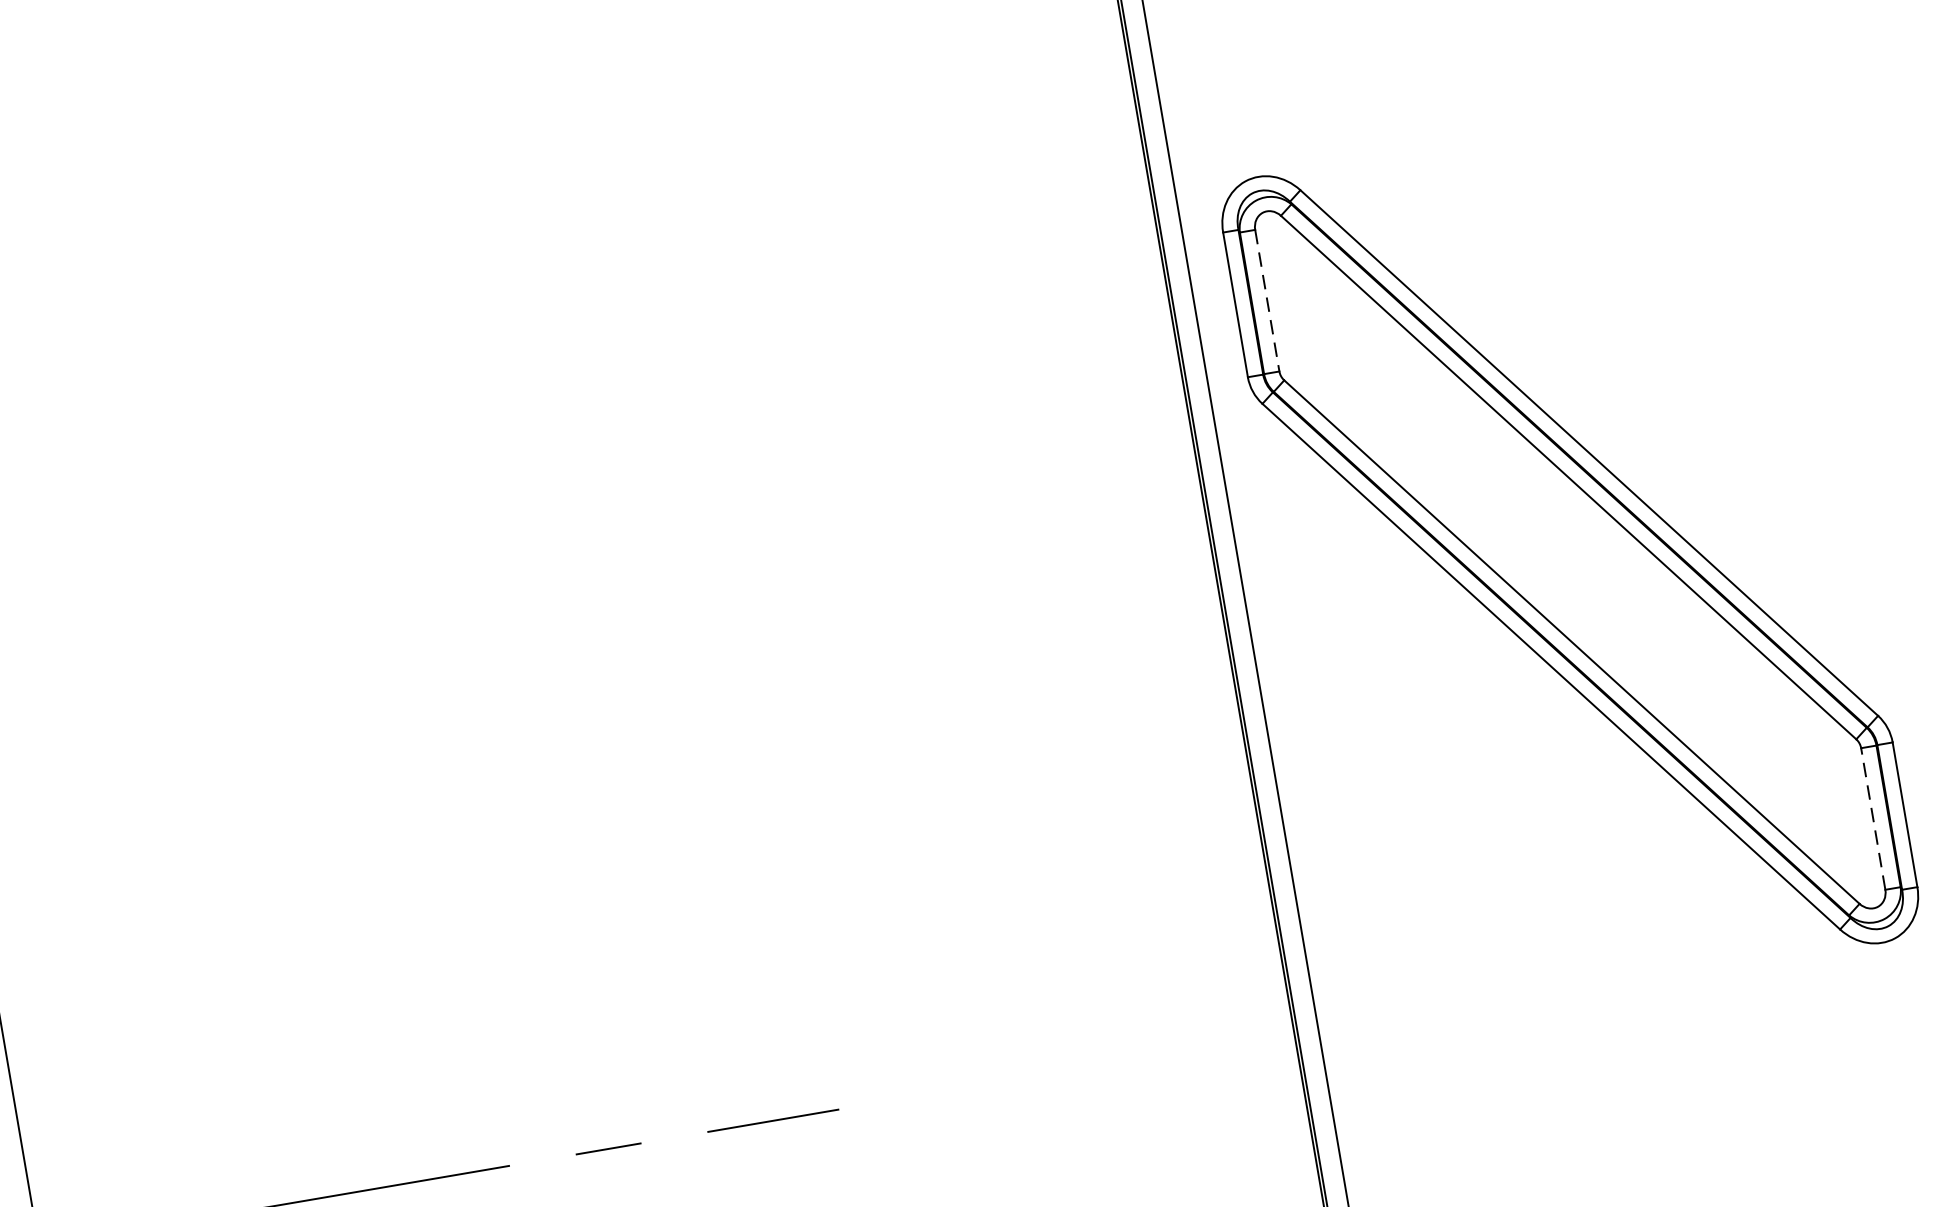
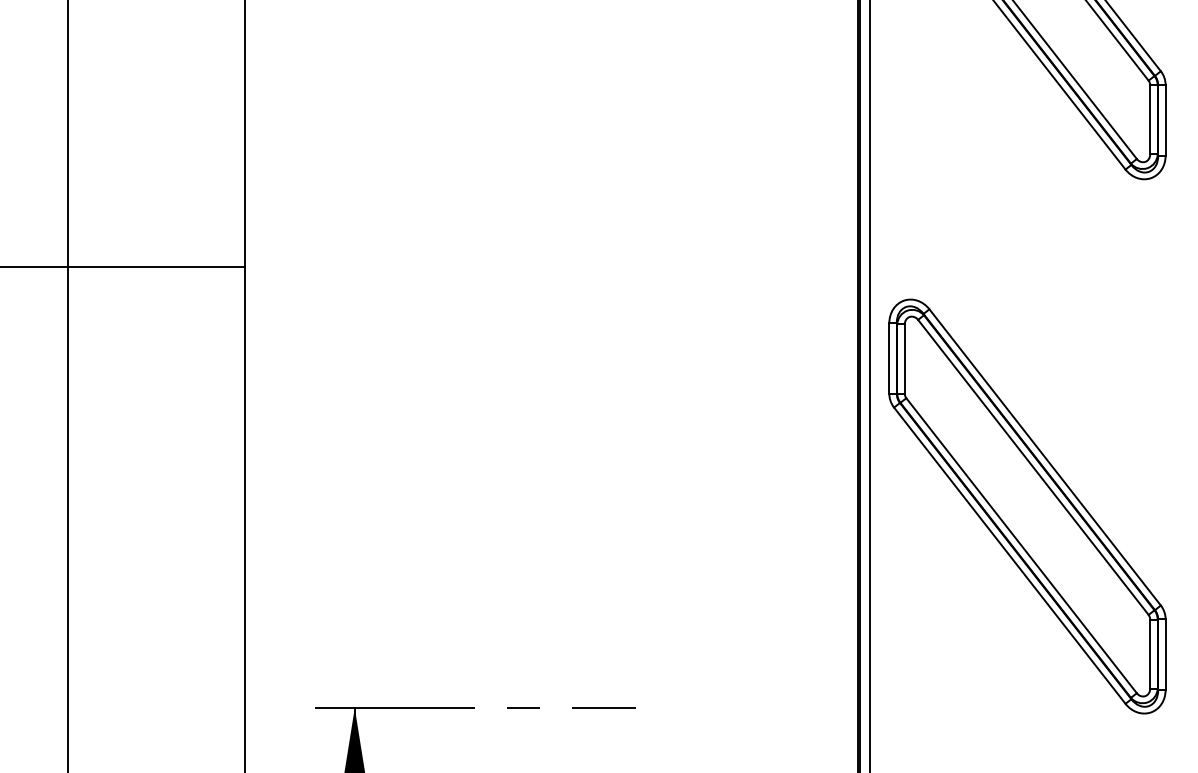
line: (1266, 301) -> (904, 359), dashed -> solid
line: (1873, 819) -> (1150, 654), dashed -> solid

